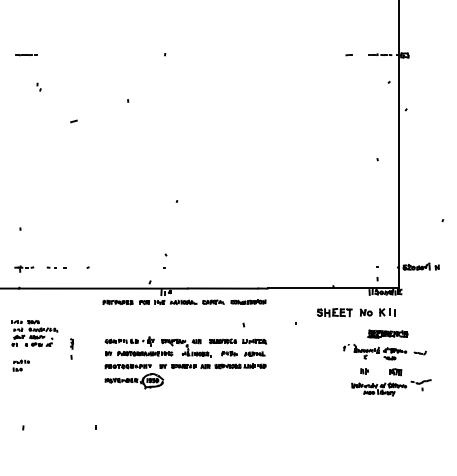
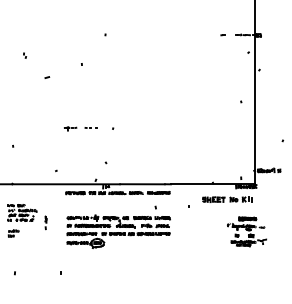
line: (25, 55) -> (16, 35), removed
part: (39, 268) -> (80, 128), moved
part: (385, 362) -> (246, 231), size x0.7

